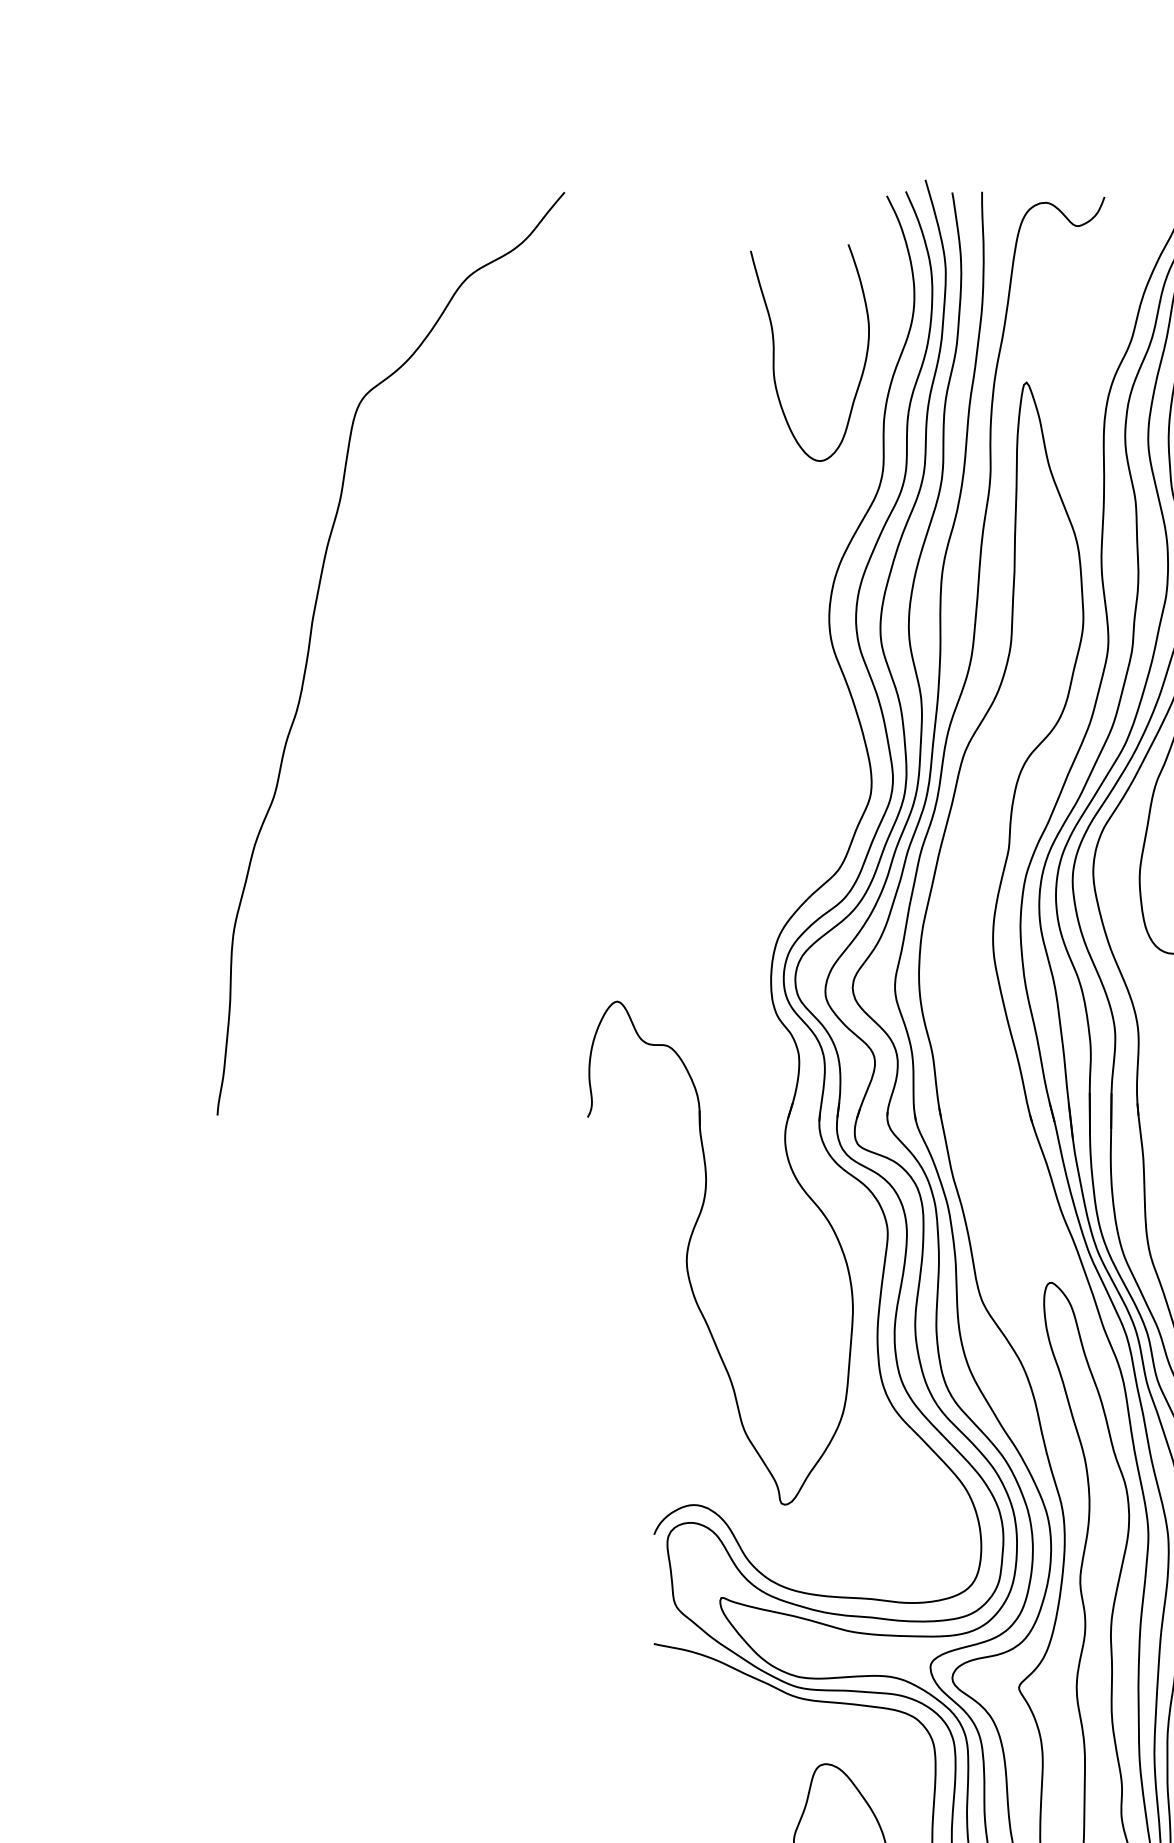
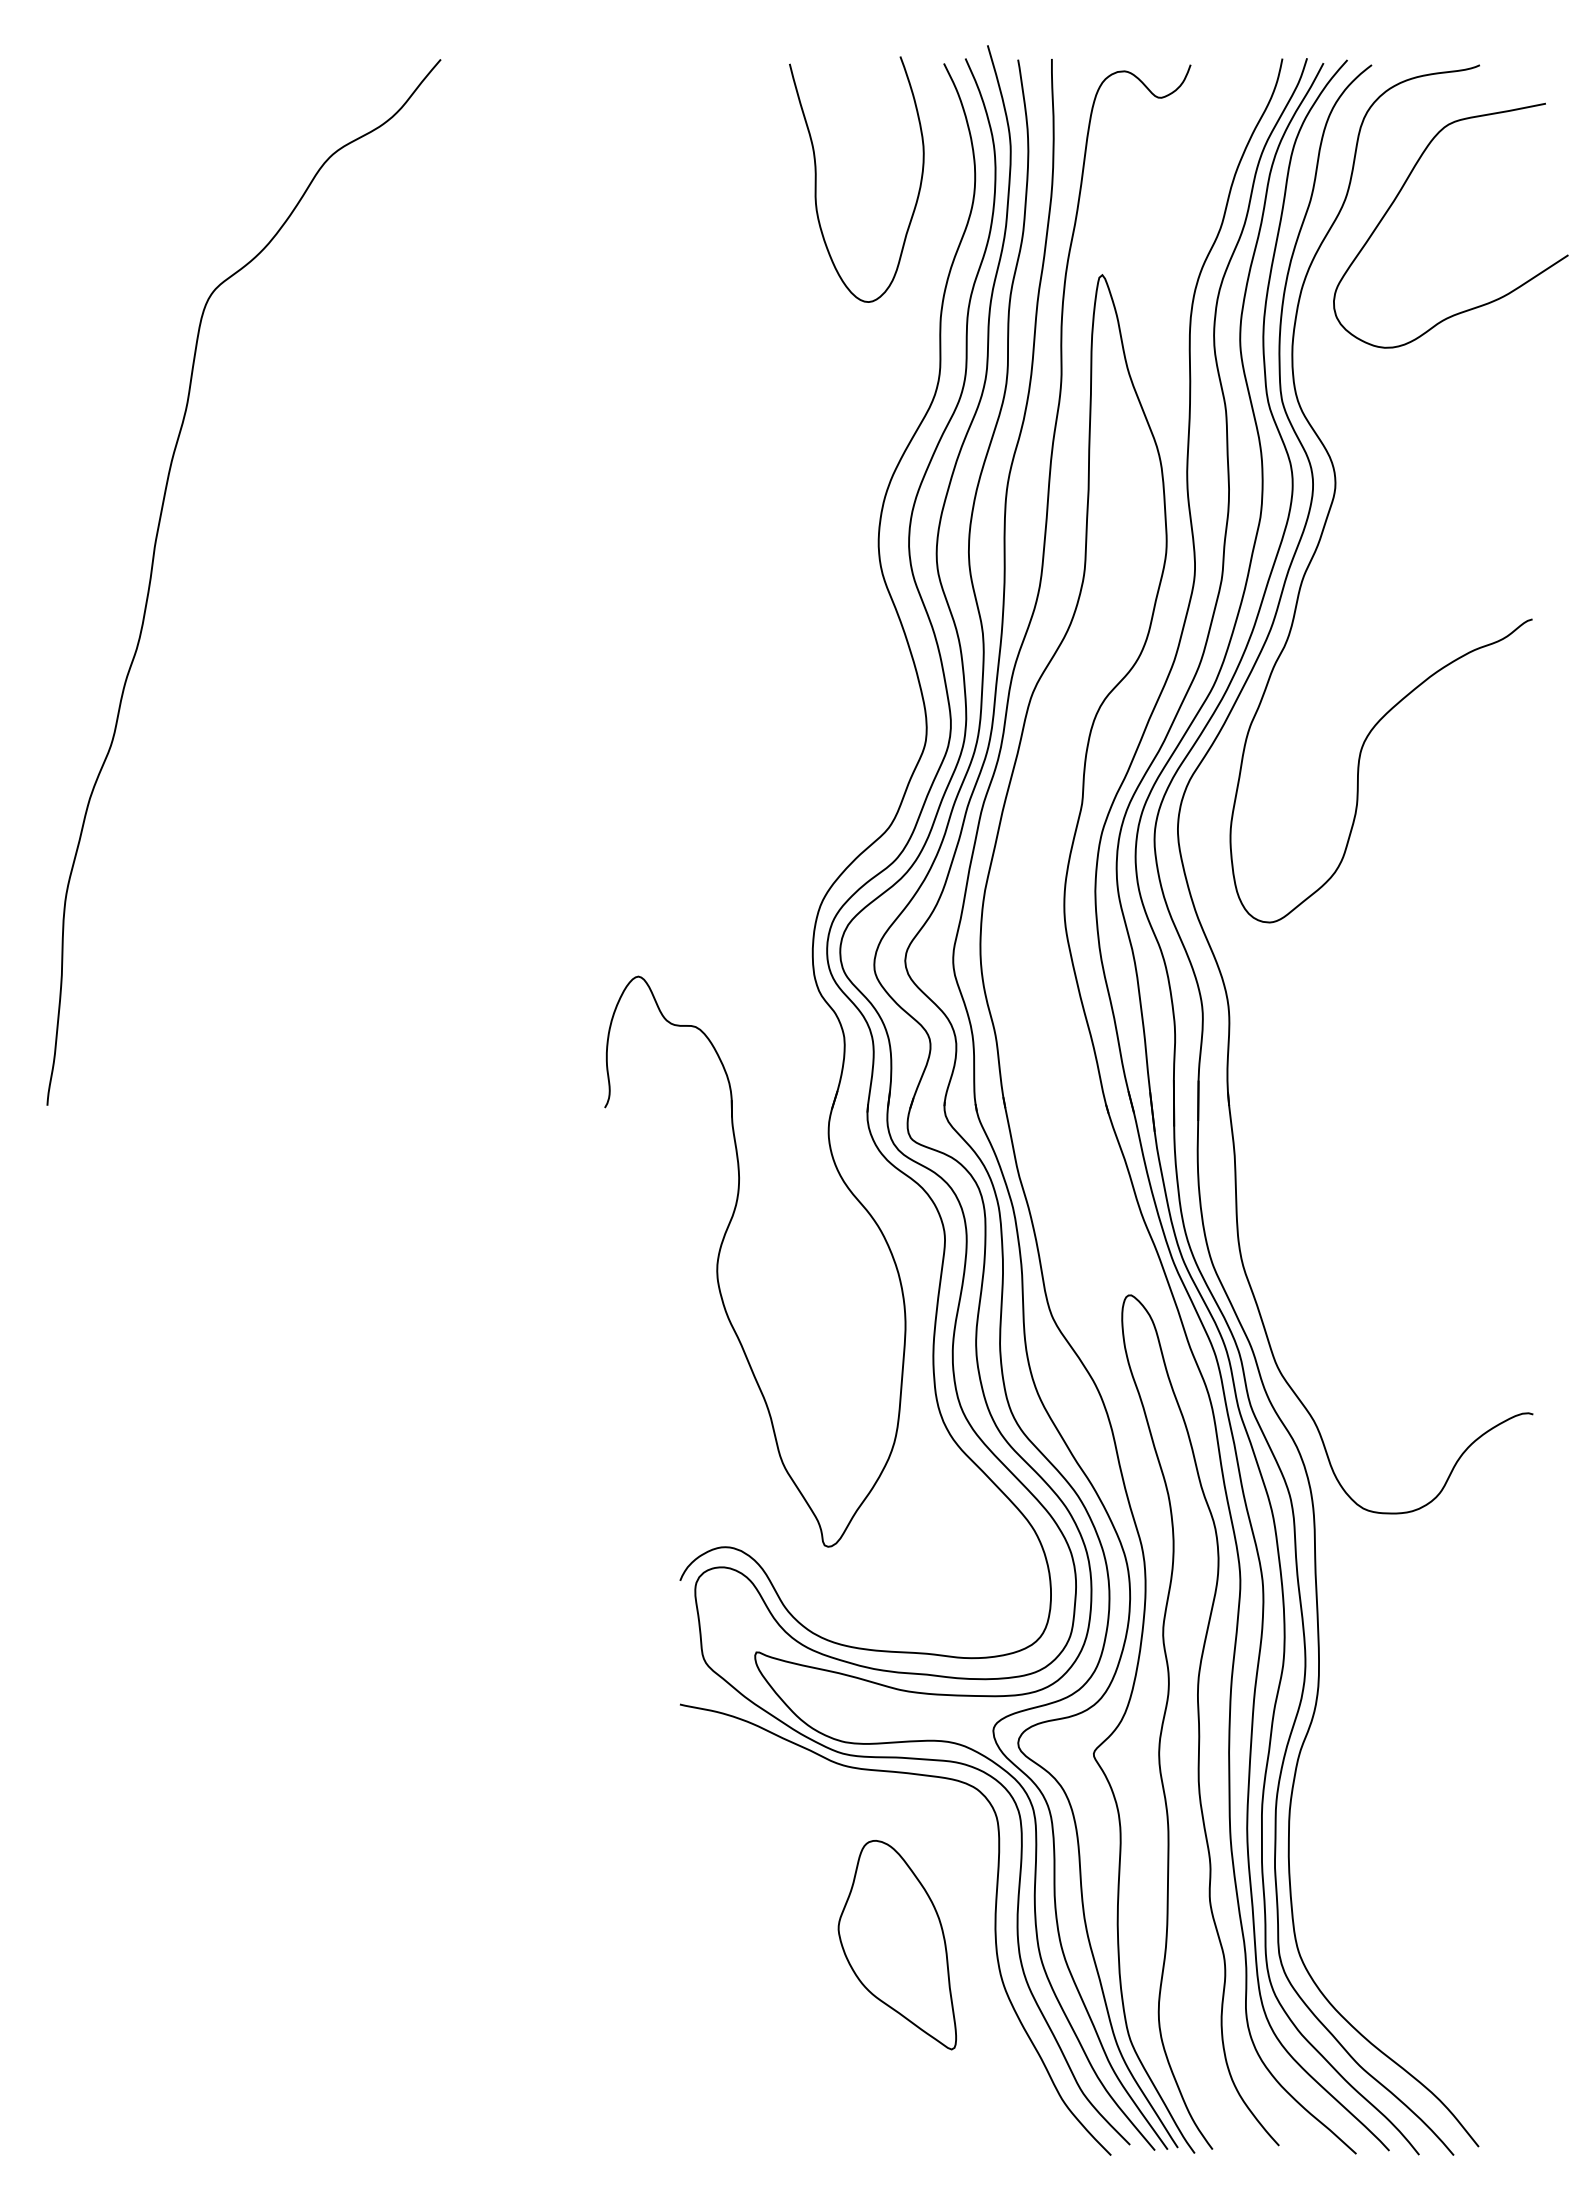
curve: (774, 352) -> (816, 179), moved
curve: (310, 646) -> (152, 574), moved

